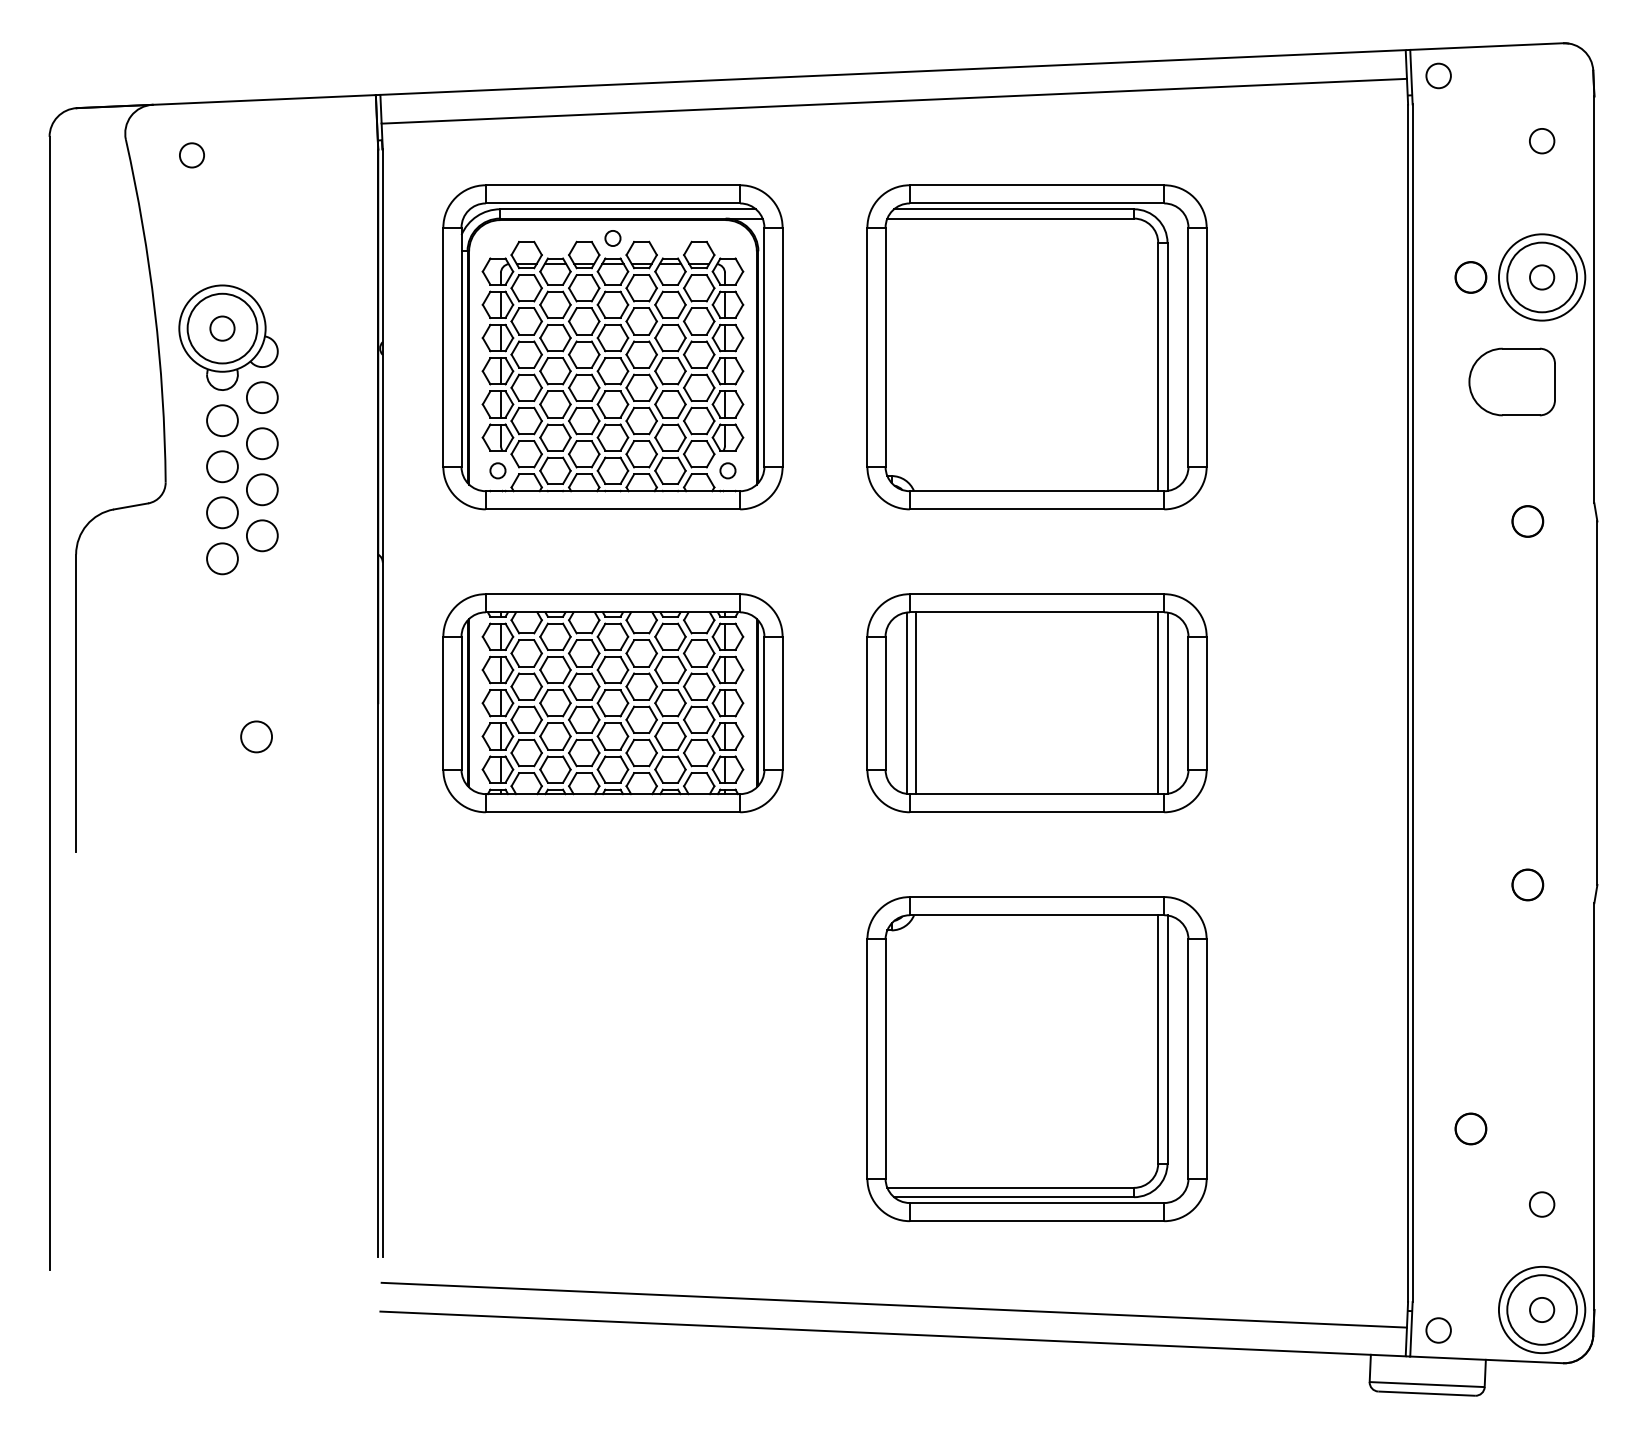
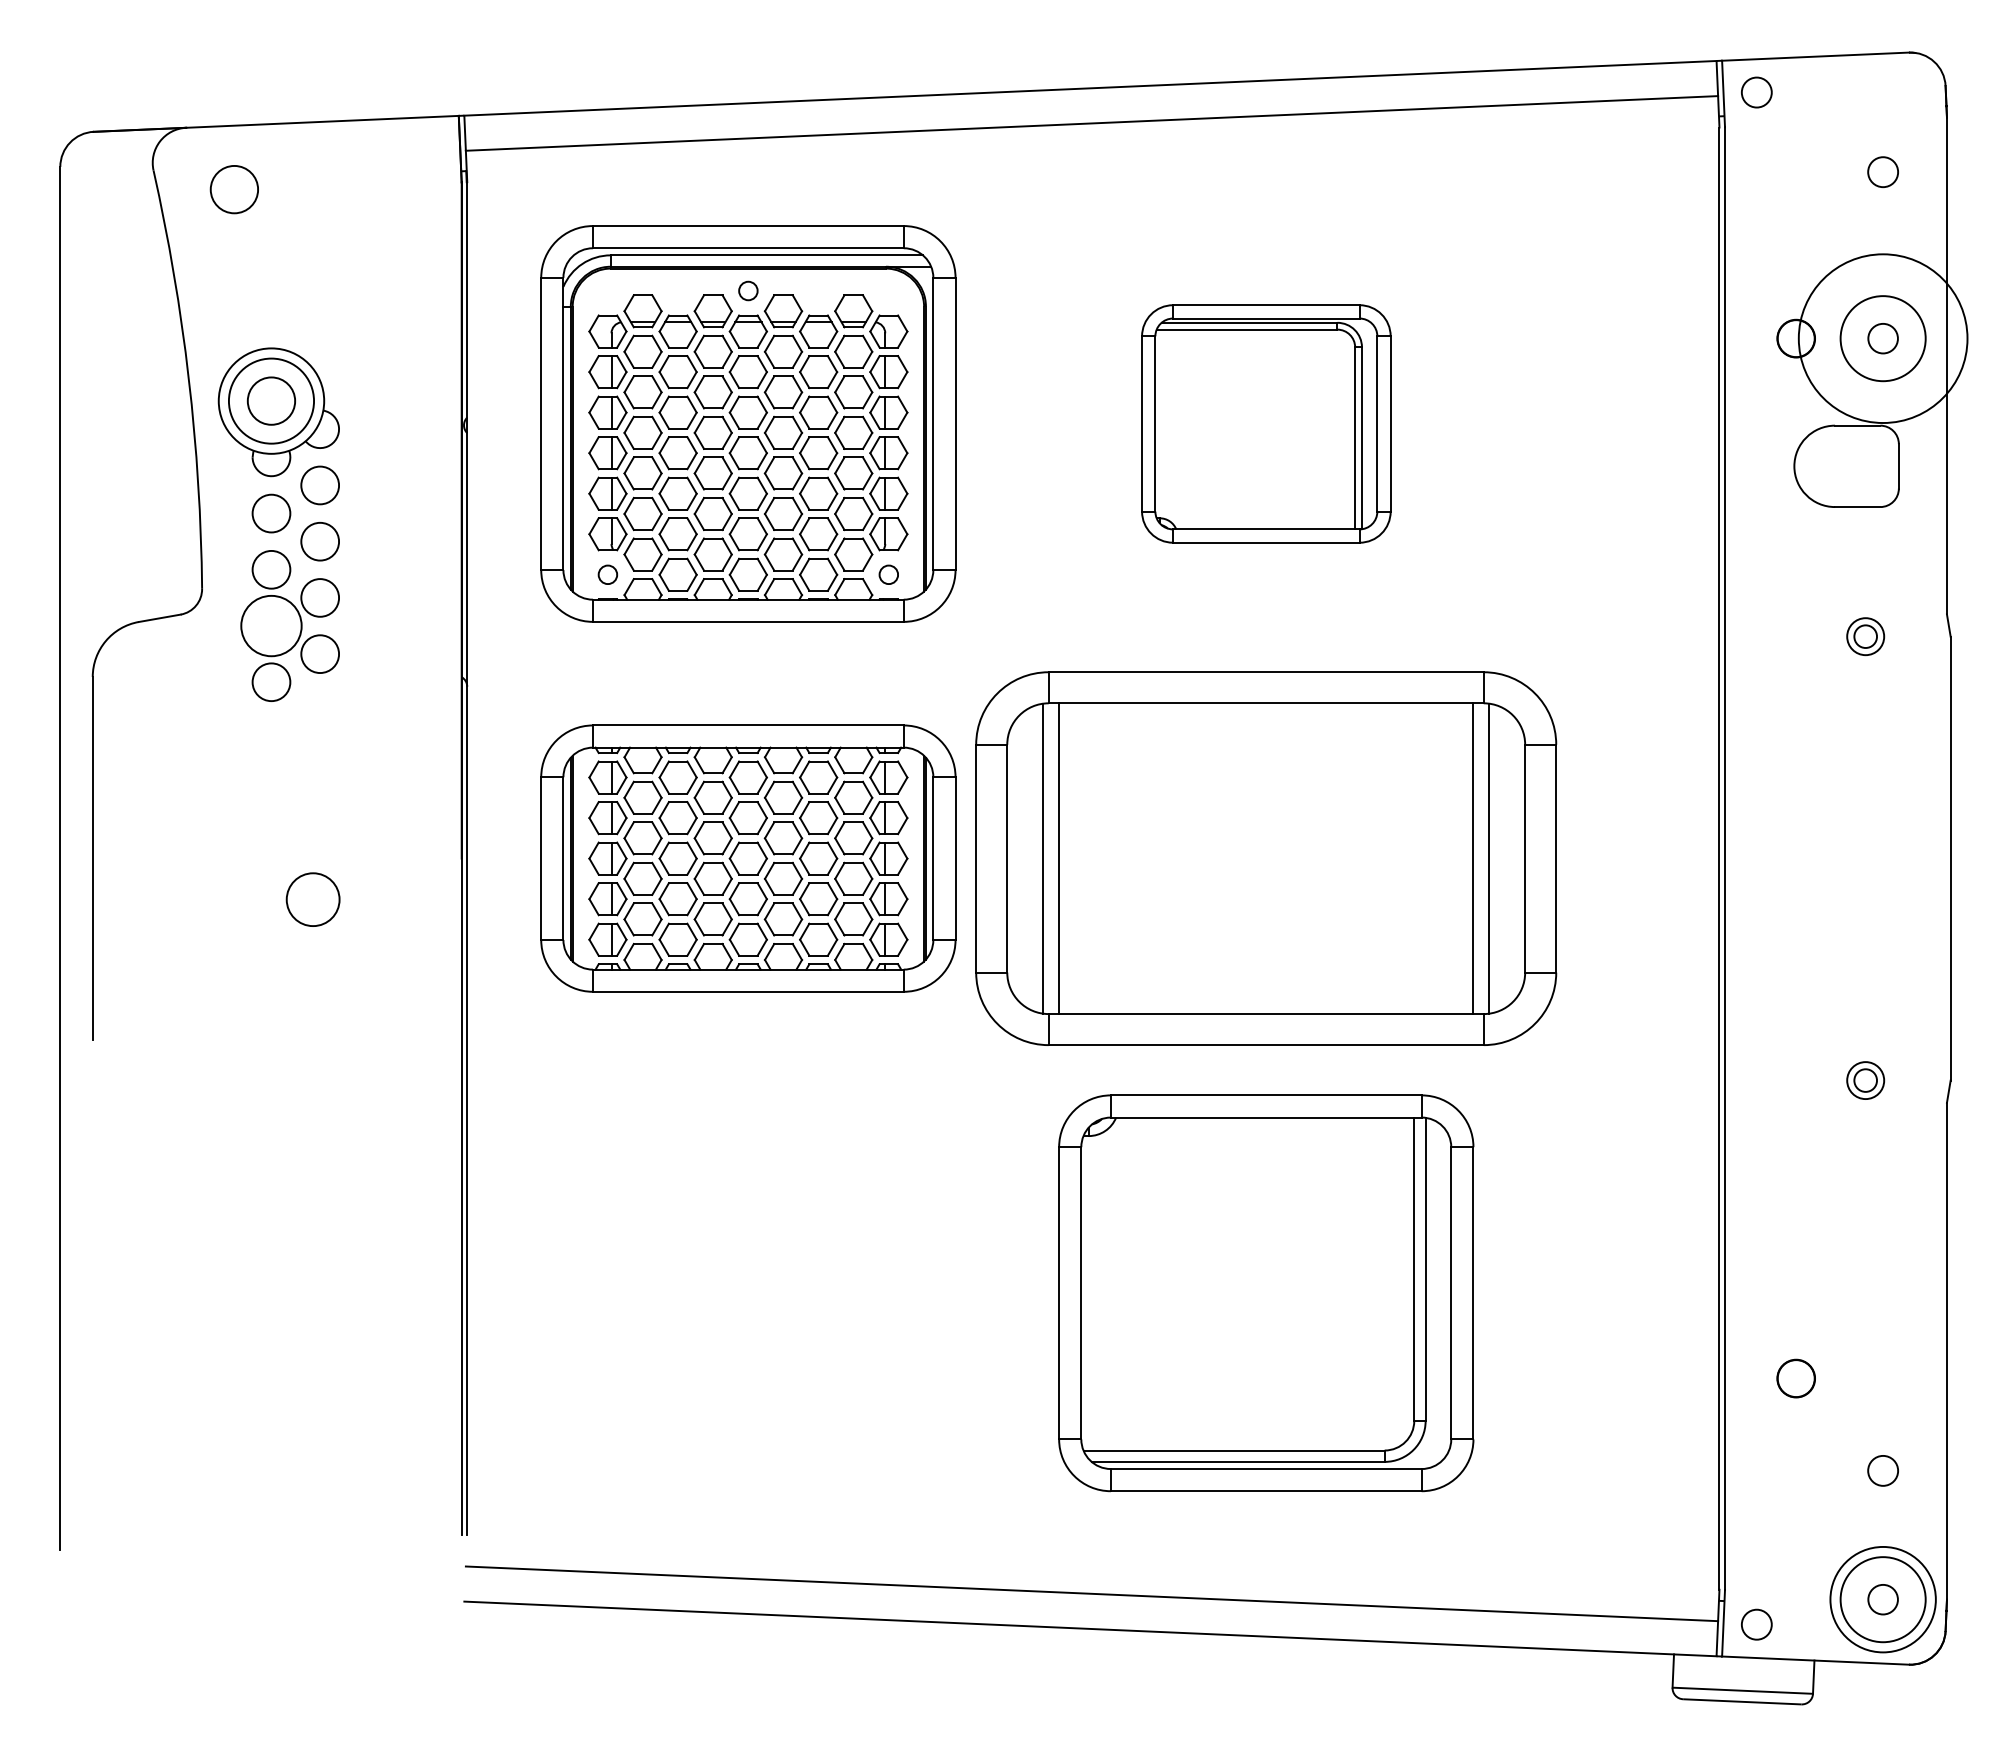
circle: (191, 155) -> (233, 189), size x1.6
circle: (1541, 277) -> (1882, 338), size x1.6
circle: (222, 328) -> (271, 400), size x1.6
part: (1037, 346) -> (1266, 423), size x0.6
circle: (222, 512) -> (271, 625), size x1.6
circle: (1527, 521) -> (1865, 636), size x0.6
part: (1037, 703) -> (1266, 858), size x1.4
circle: (256, 736) -> (312, 899), size x1.4
circle: (1527, 884) -> (1865, 1080), size x0.6

